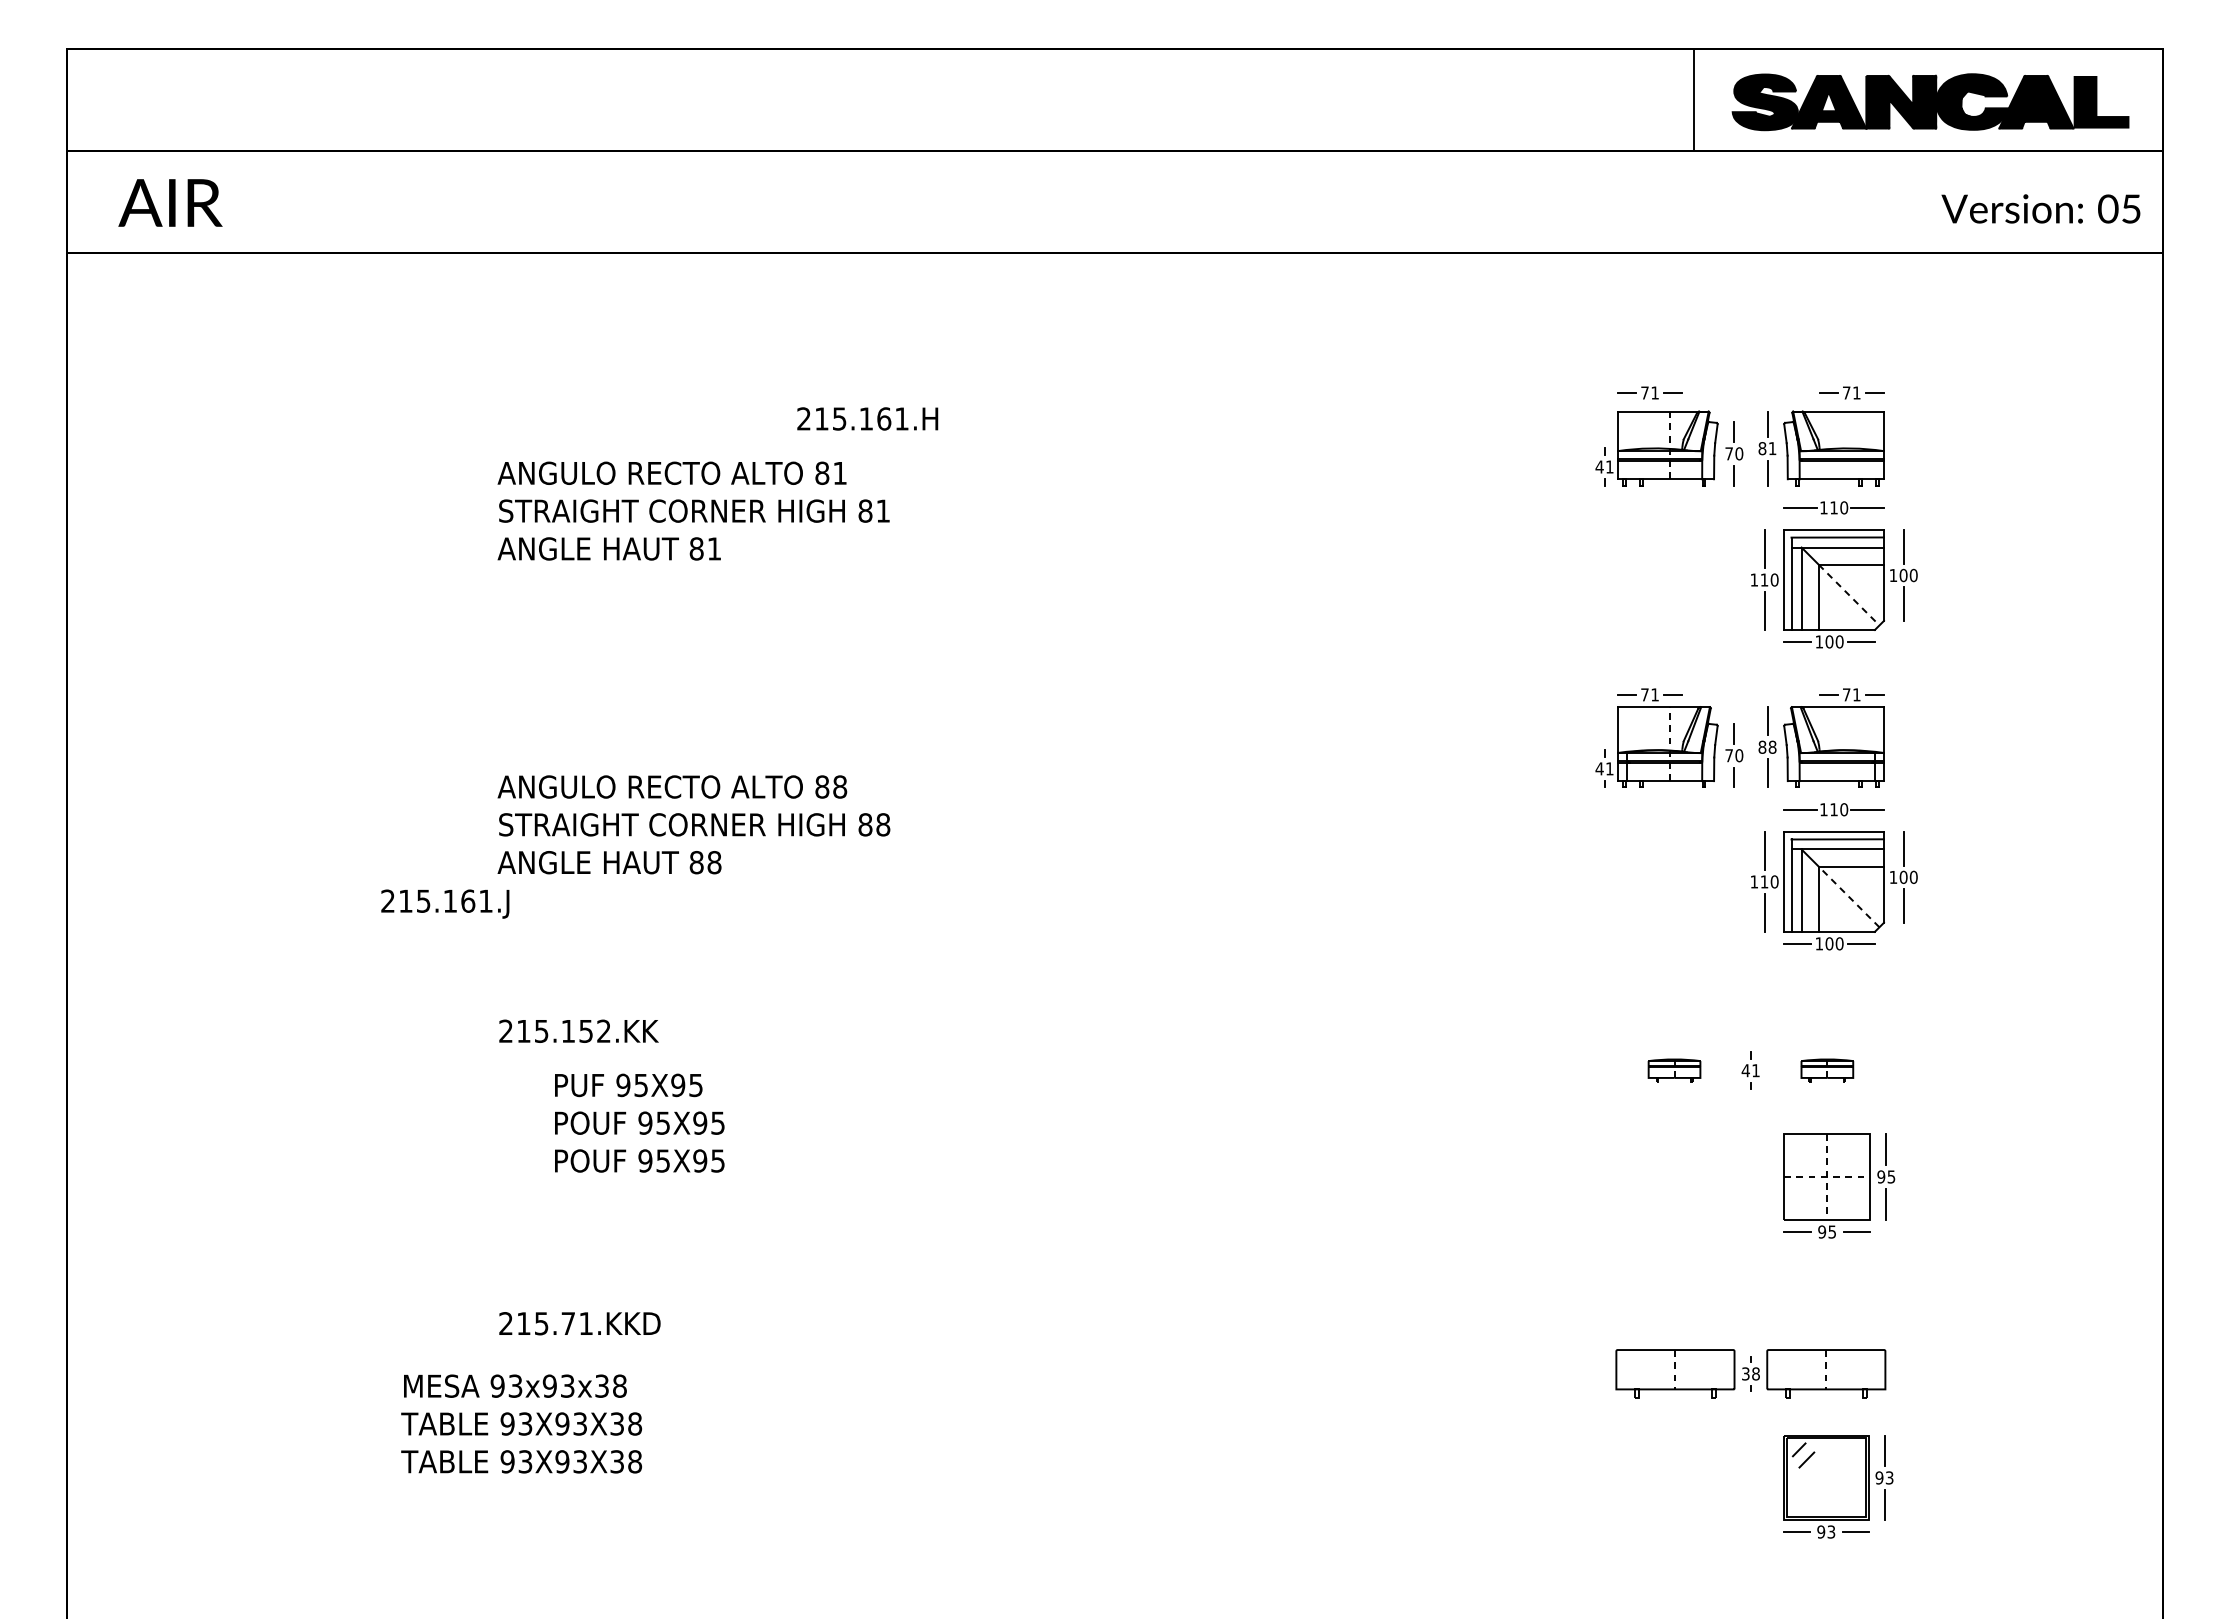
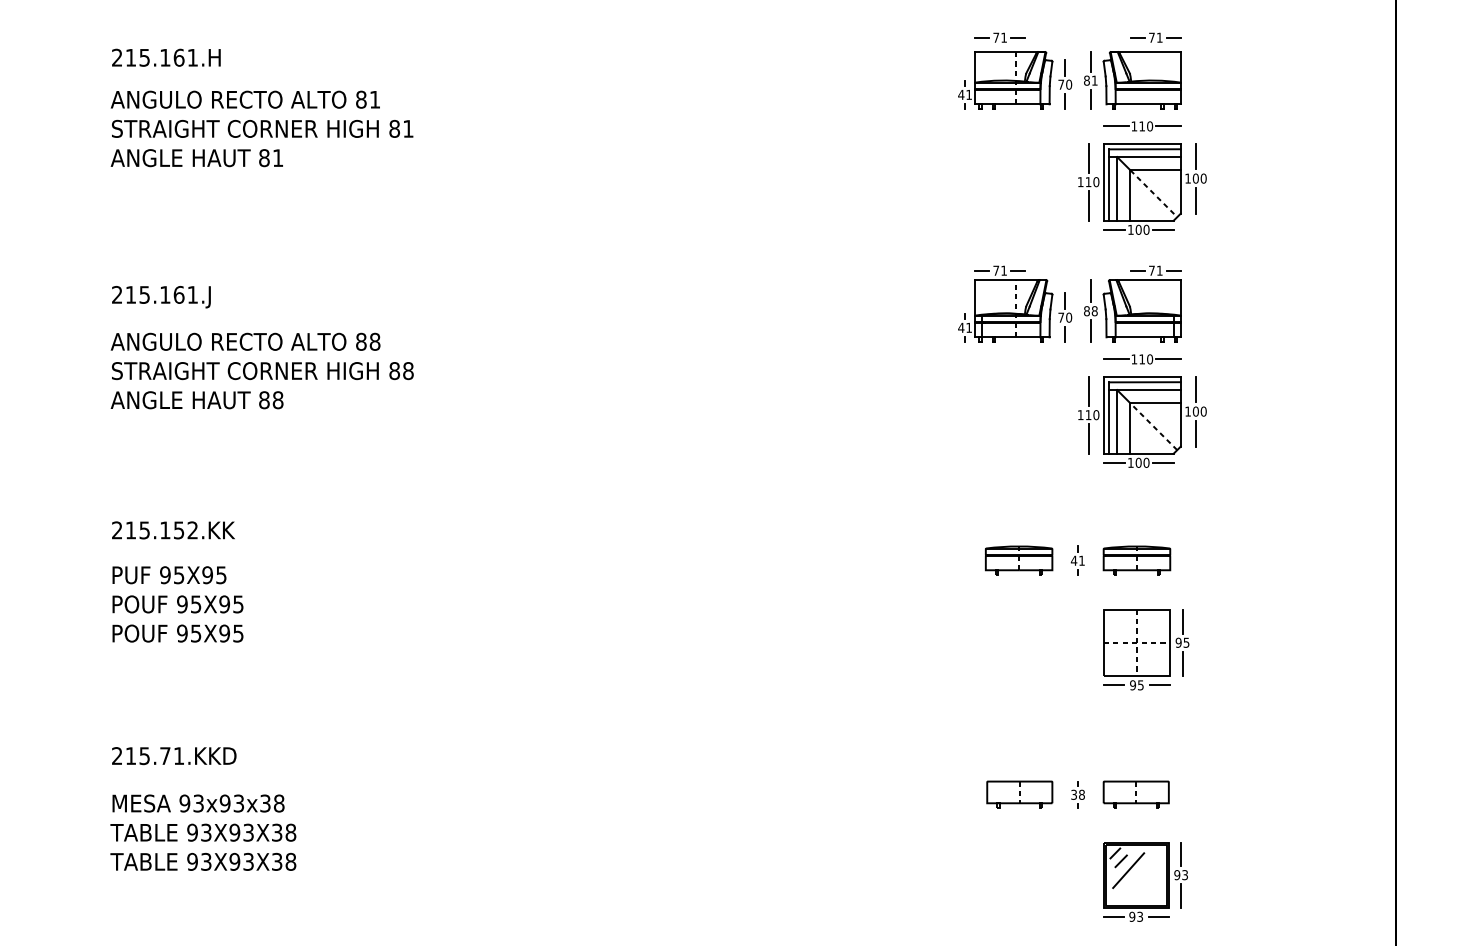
text: (867, 418) -> (166, 57), moved
text: (445, 903) -> (161, 296), moved
part: (1674, 1070) -> (1019, 560), size x1.67
part: (1827, 1070) -> (1137, 560), size x1.67
text: (639, 1122) -> (177, 603), moved
part: (1675, 1373) -> (1019, 794), size x0.71
part: (1826, 1373) -> (1136, 794), size x0.71
text: (521, 1423) -> (203, 832), moved
line: (1816, 1471) -> (1128, 870), added

